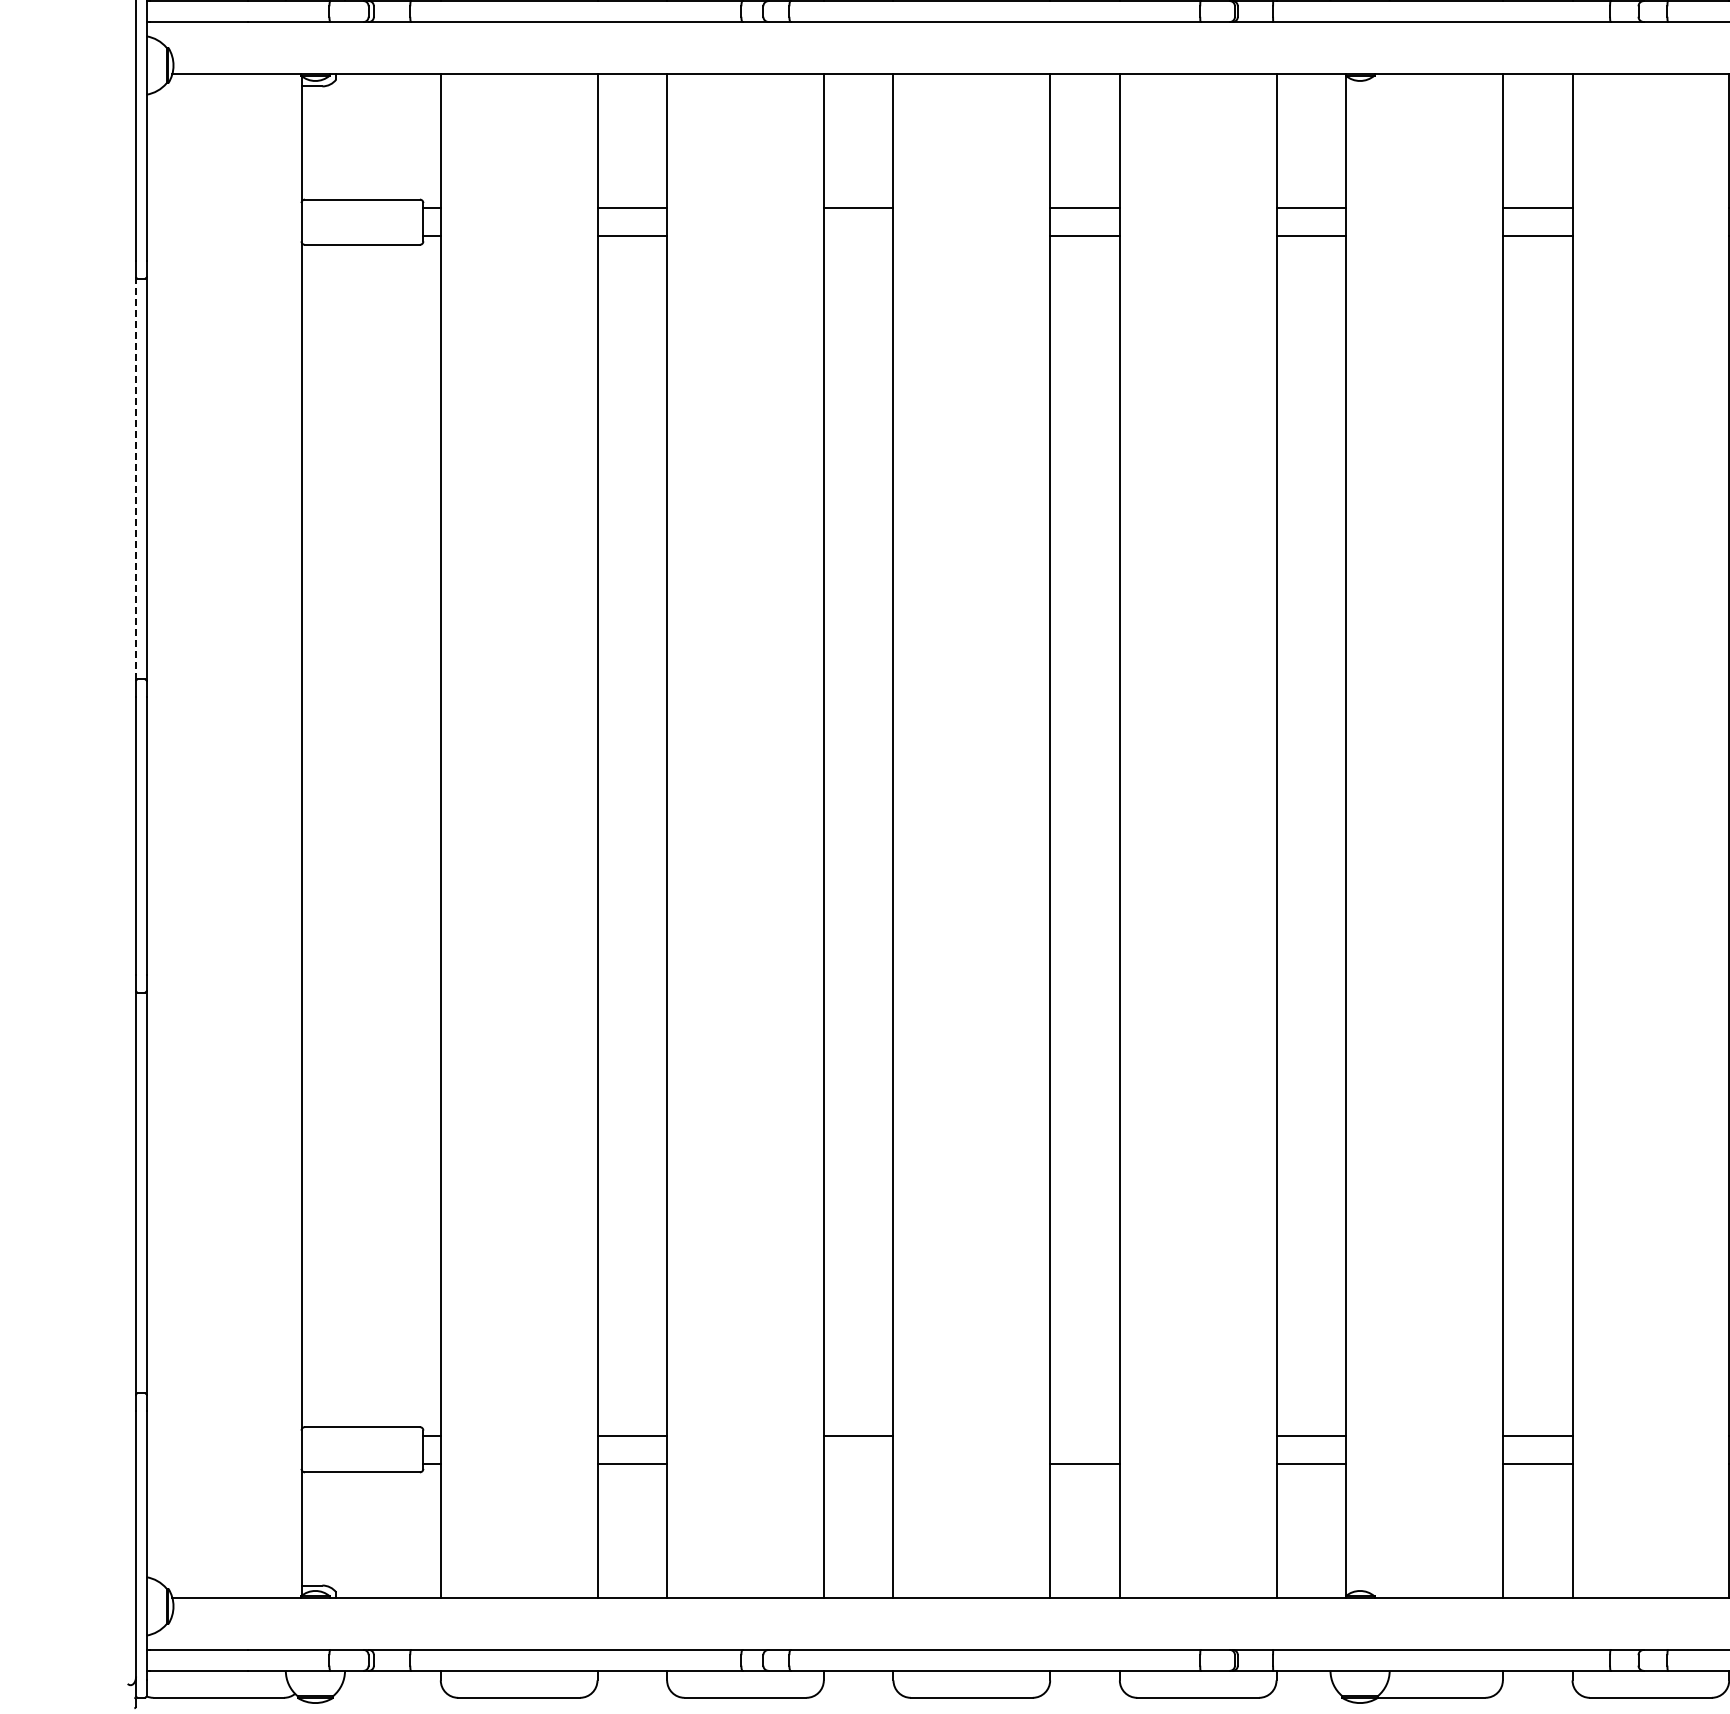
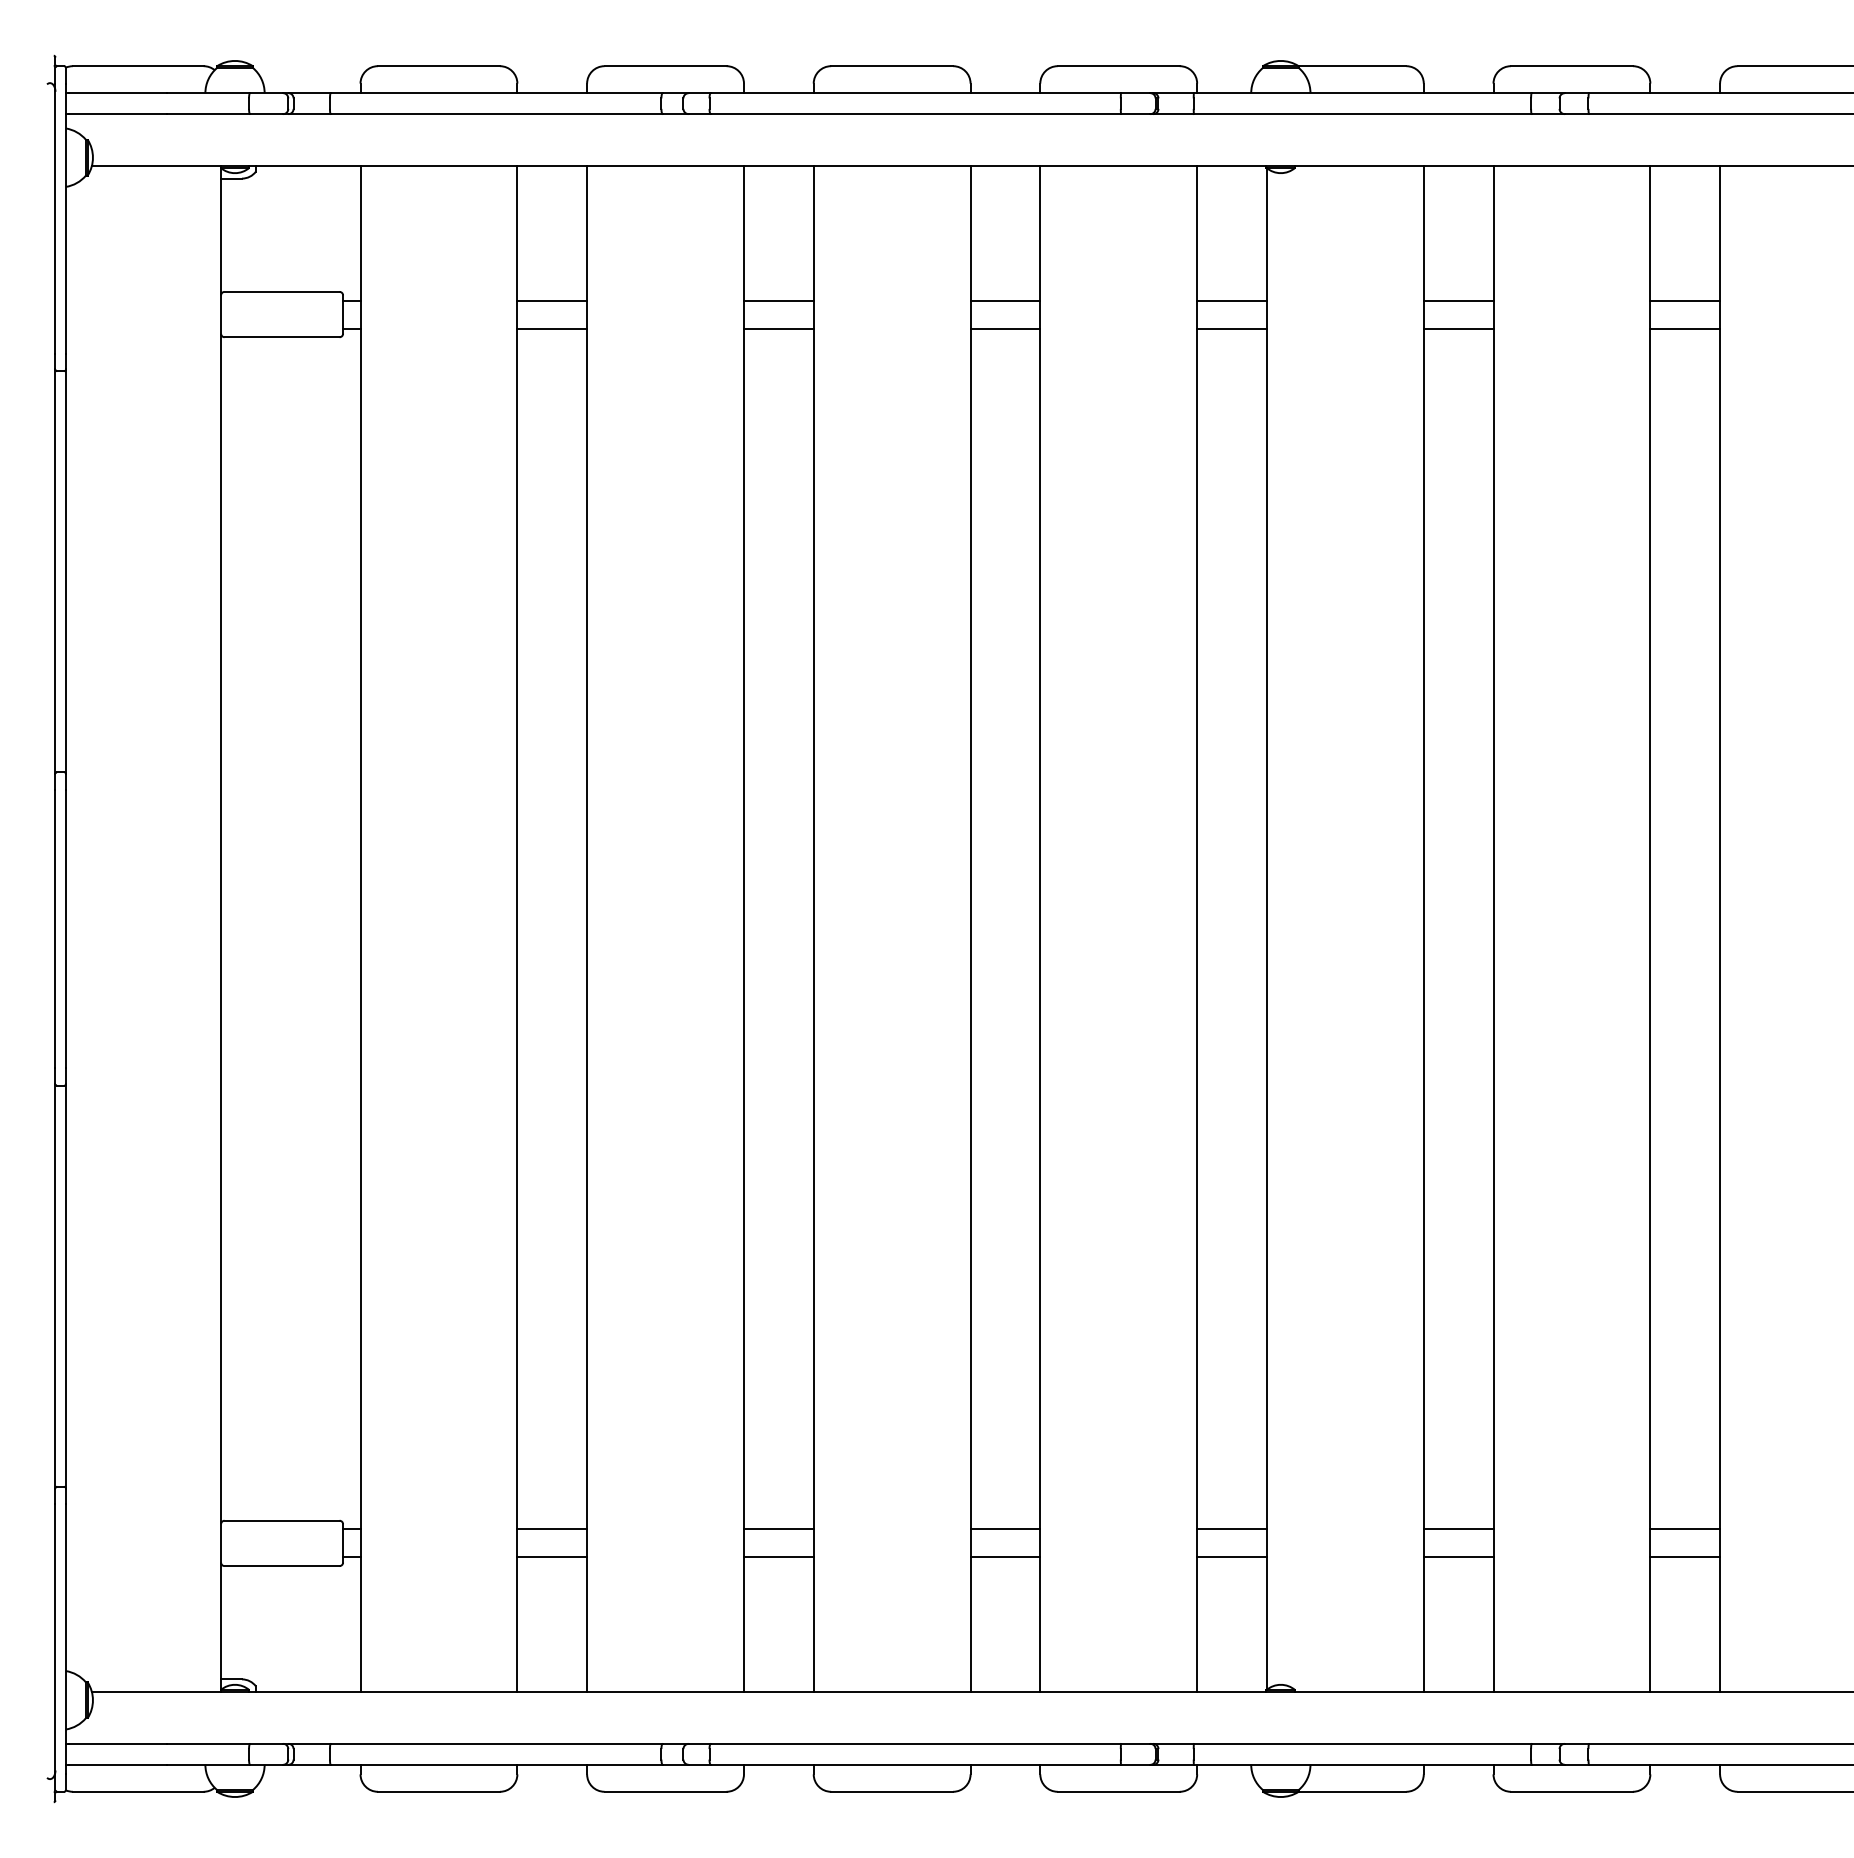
line: (858, 236) -> (778, 328), added
line: (136, 479) -> (55, 572), dashed -> solid
line: (1085, 1435) -> (1005, 1529), added
line: (858, 1463) -> (778, 1557), added

